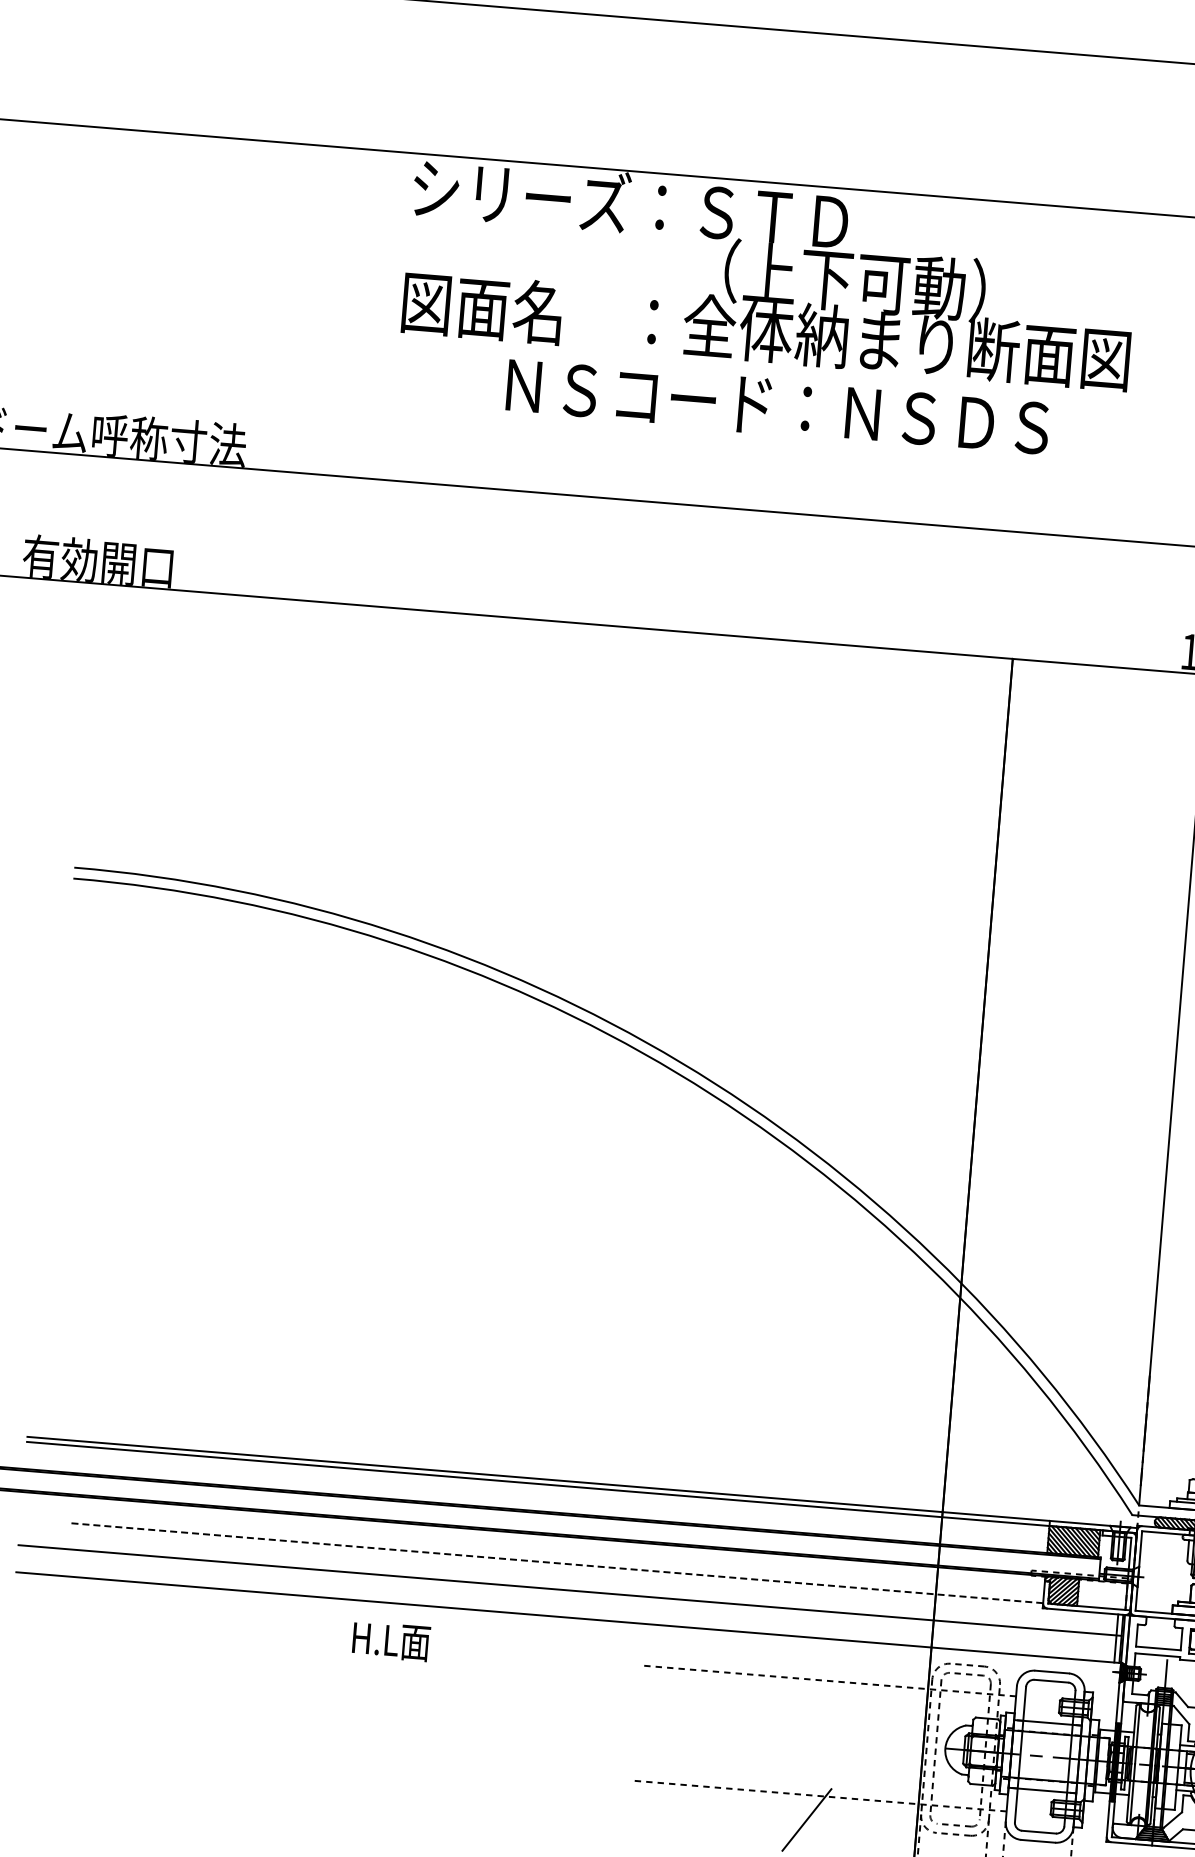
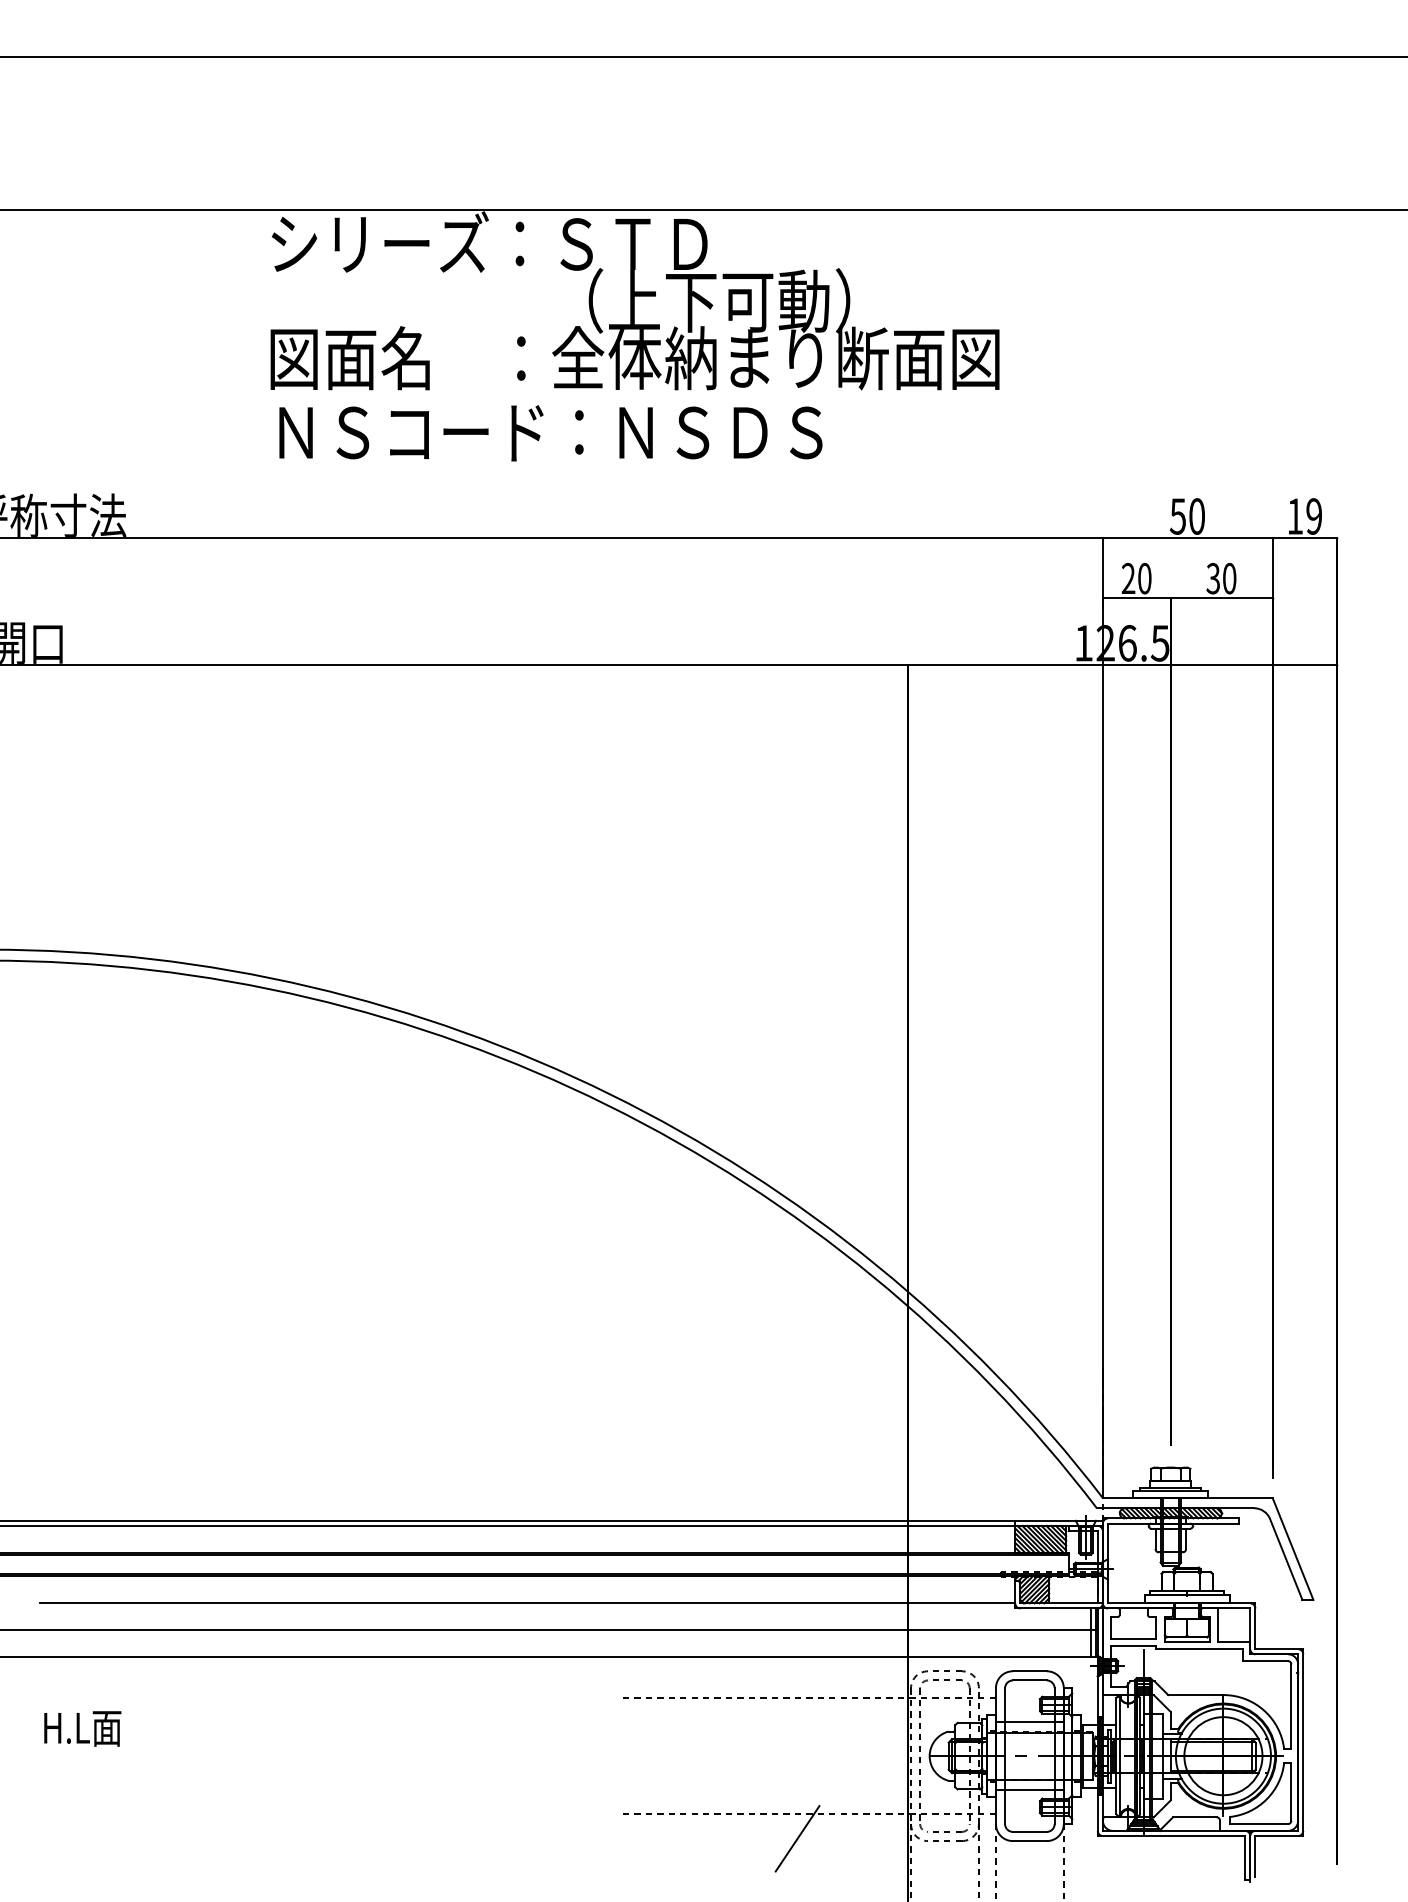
text: (777, 407) -> (550, 433), moved
line: (558, 1563) -> (528, 1603), dashed -> solid
text: (391, 1641) -> (82, 1728), moved

